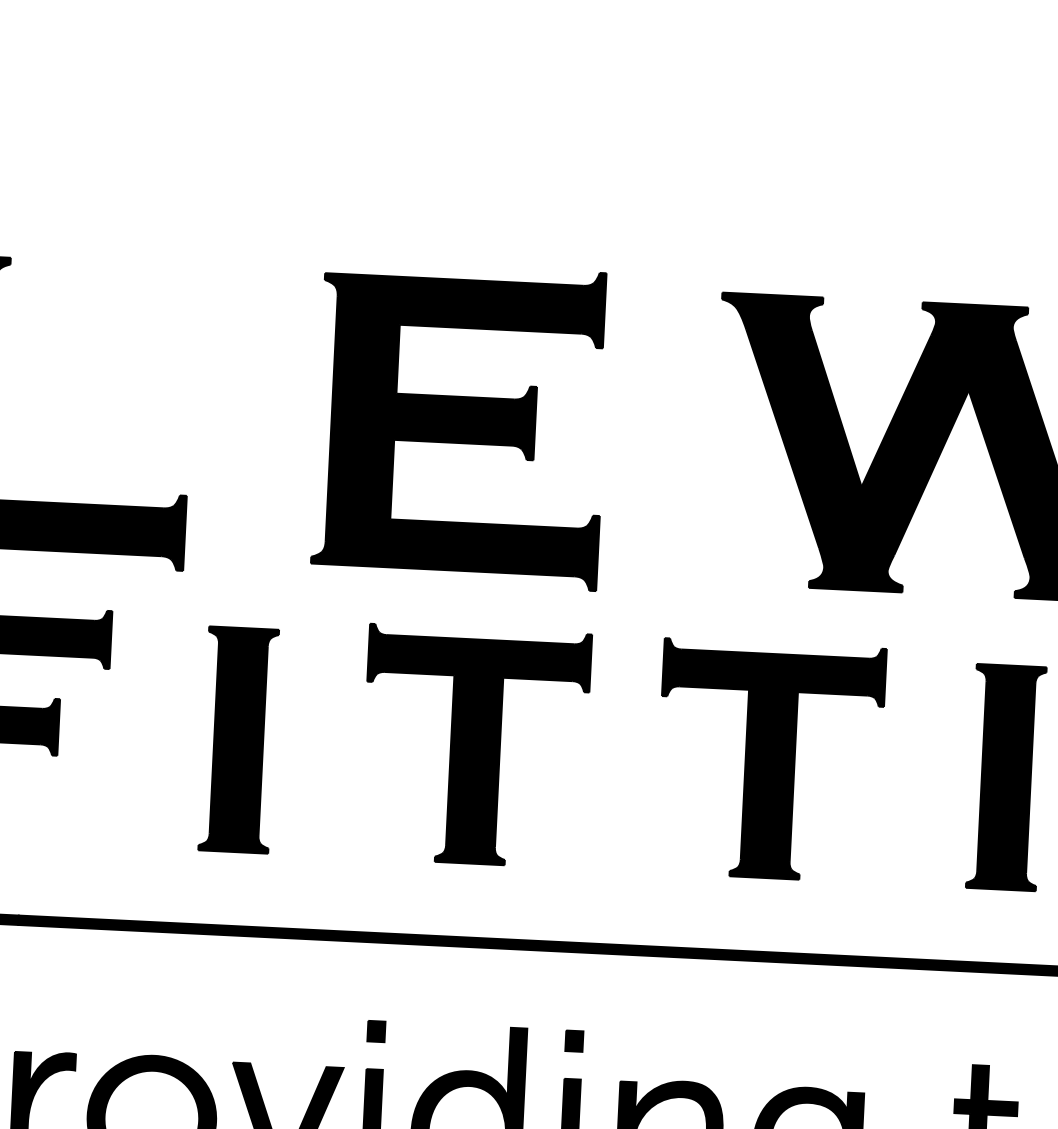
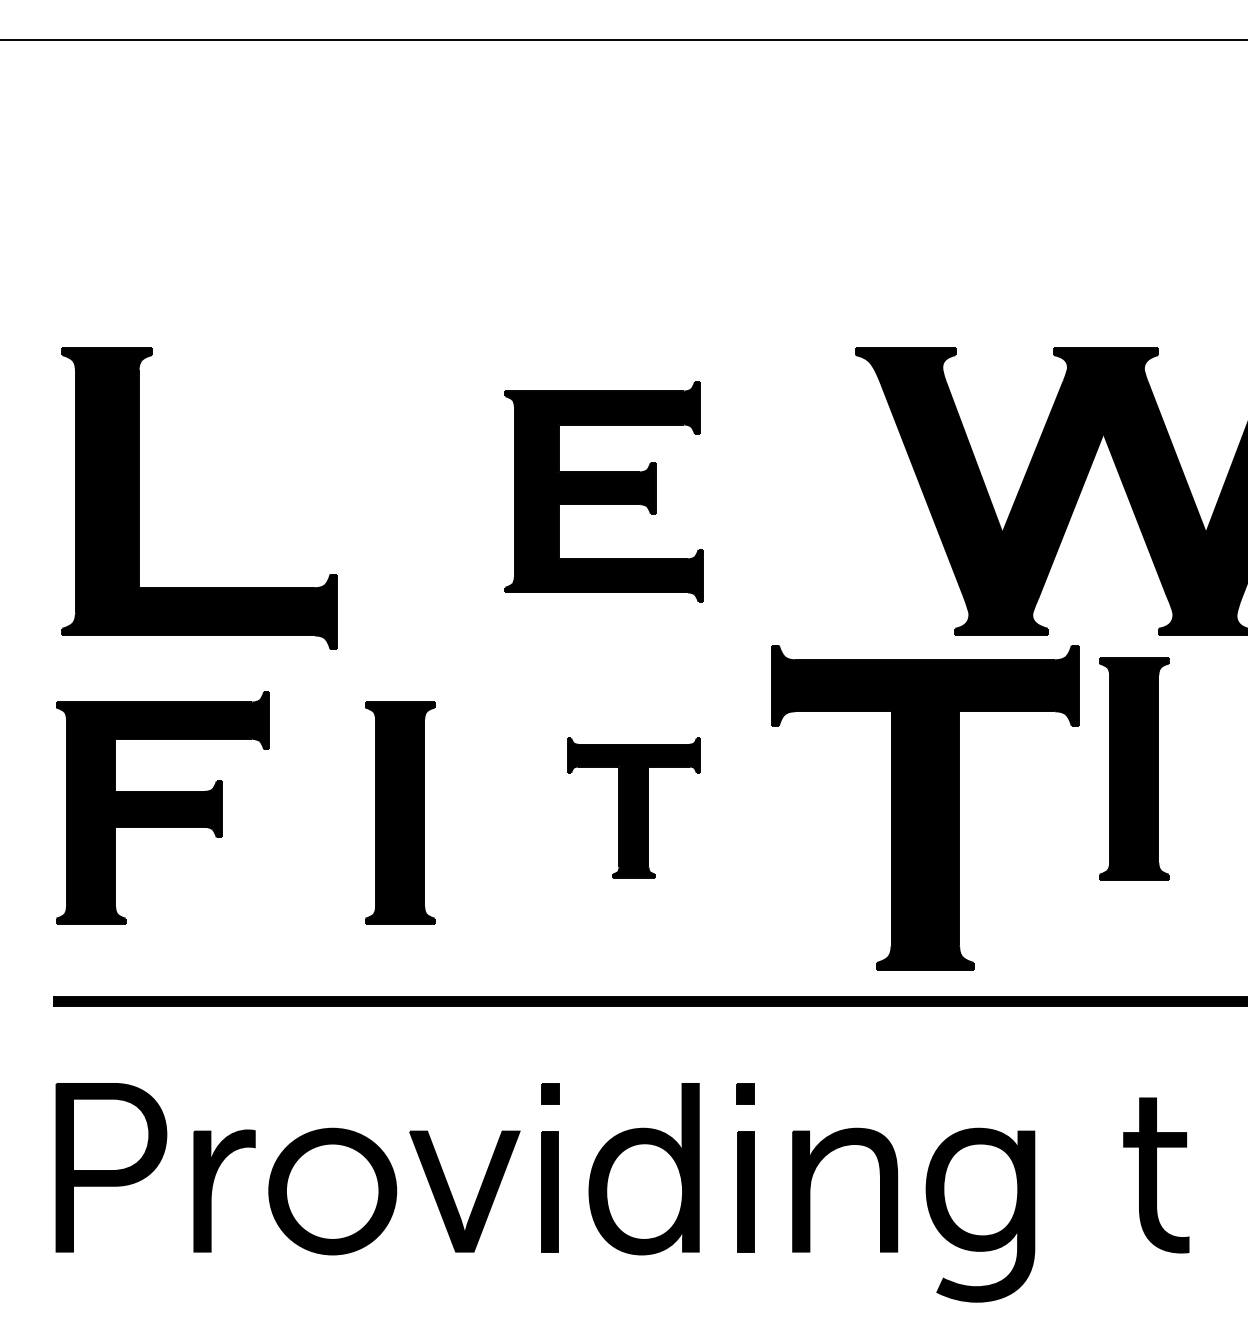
part: (461, 424) -> (604, 491), size x0.7
part: (474, 745) -> (633, 807), size x0.6
part: (770, 760) -> (925, 807), size x1.4
part: (1006, 776) -> (1134, 768), moved

